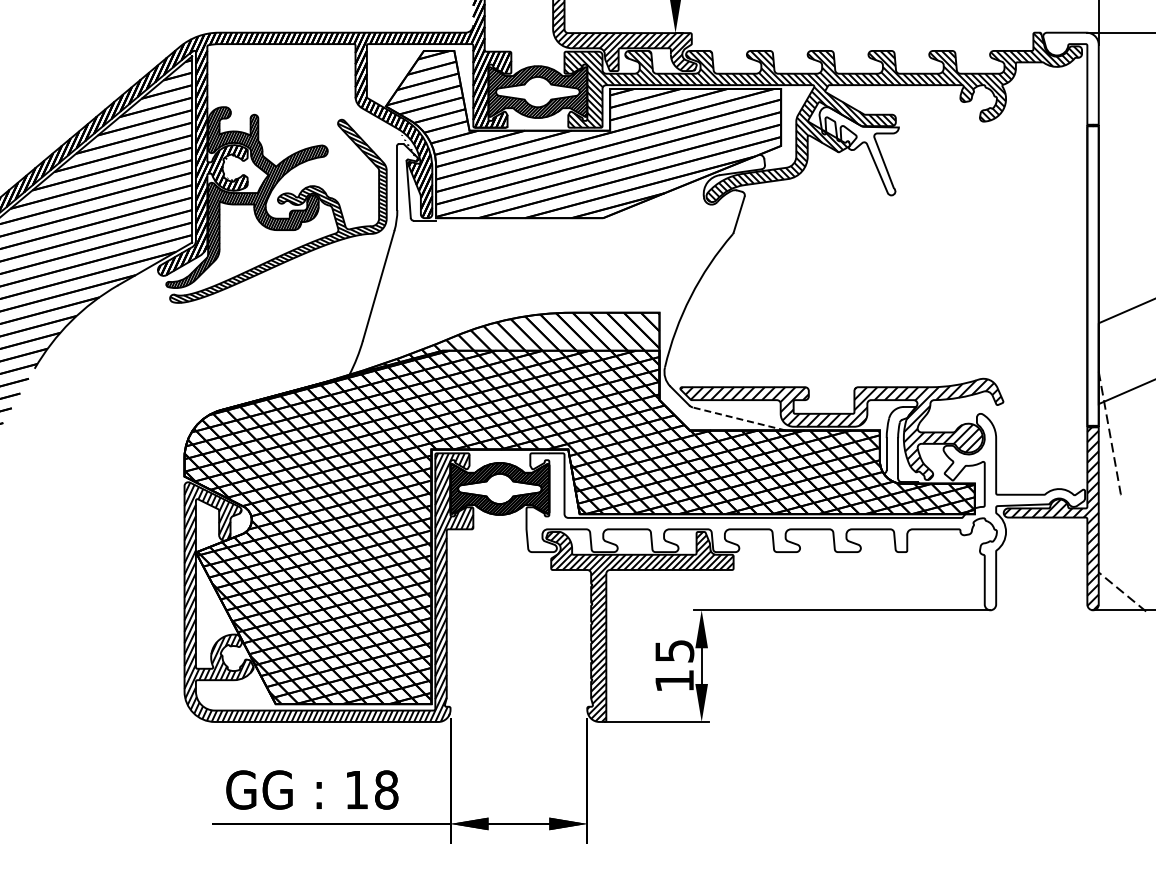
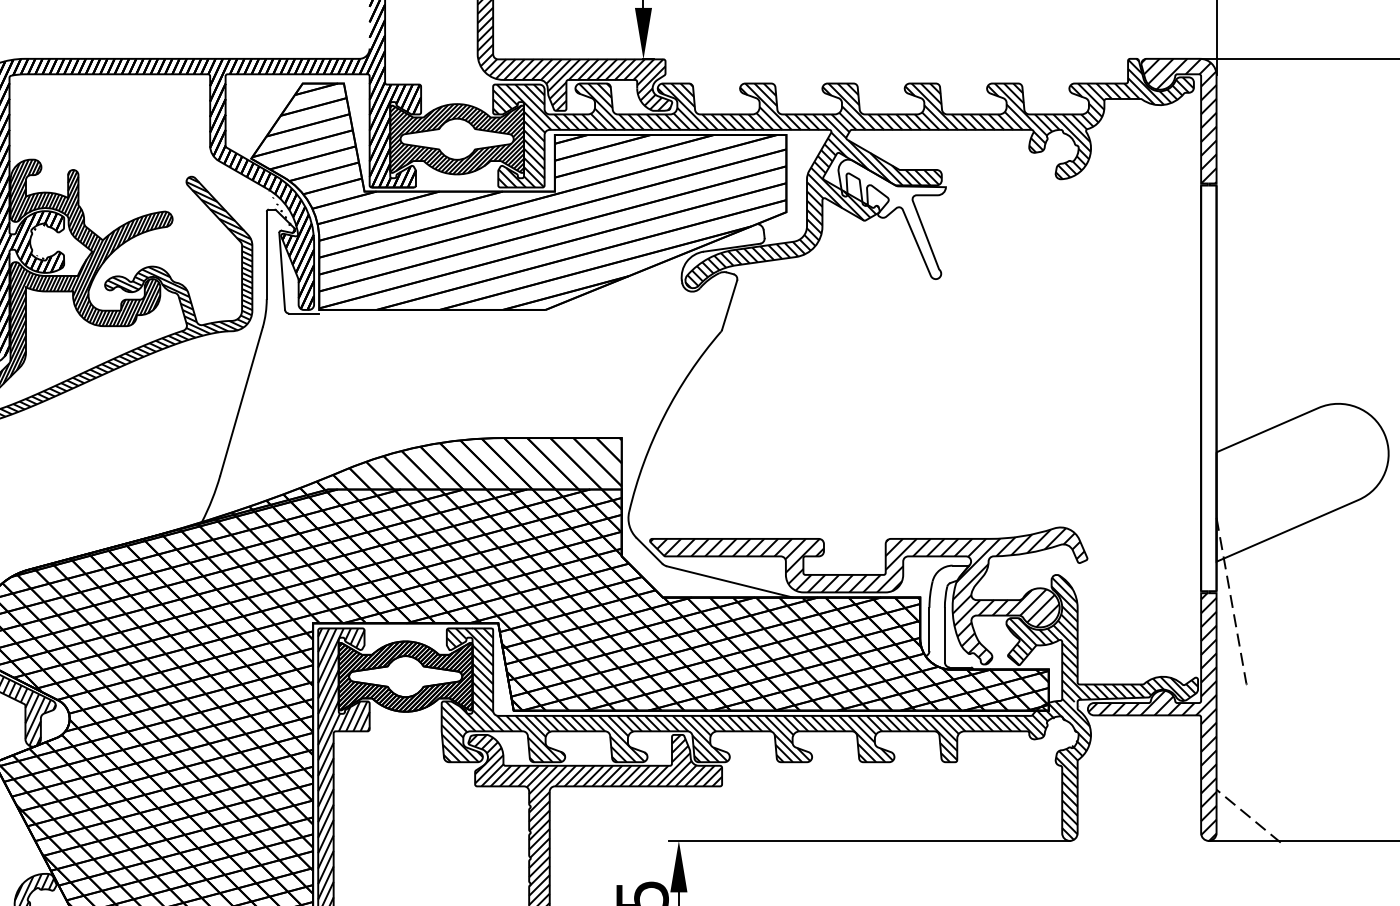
hatch: (1070, 78) -> (1178, 120), added
line: (739, 419) -> (730, 582), dashed -> solid
hatch: (805, 511) -> (819, 707), added

